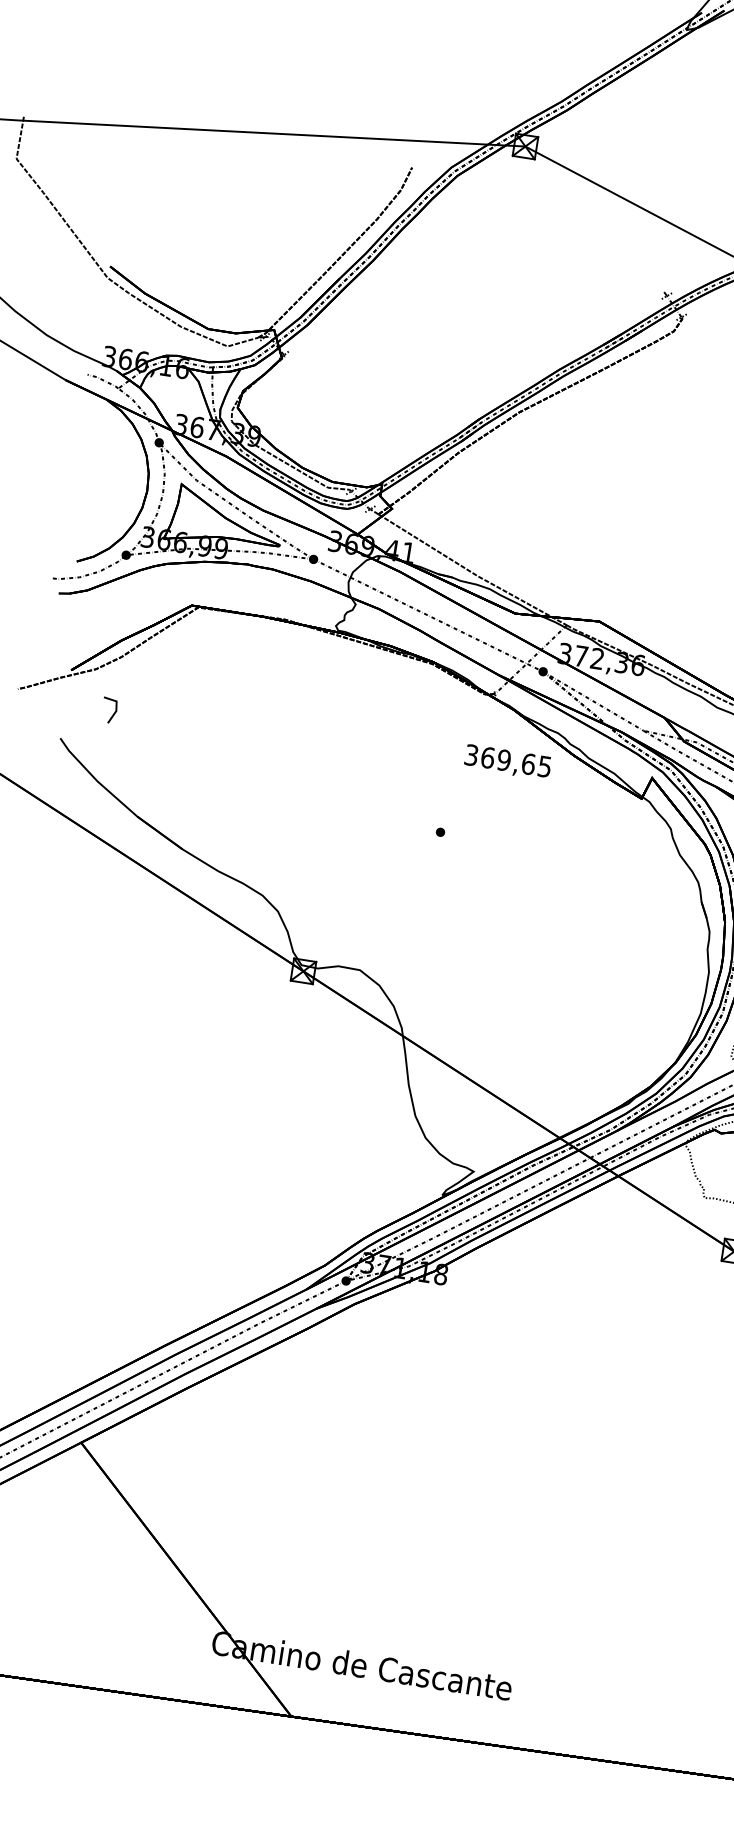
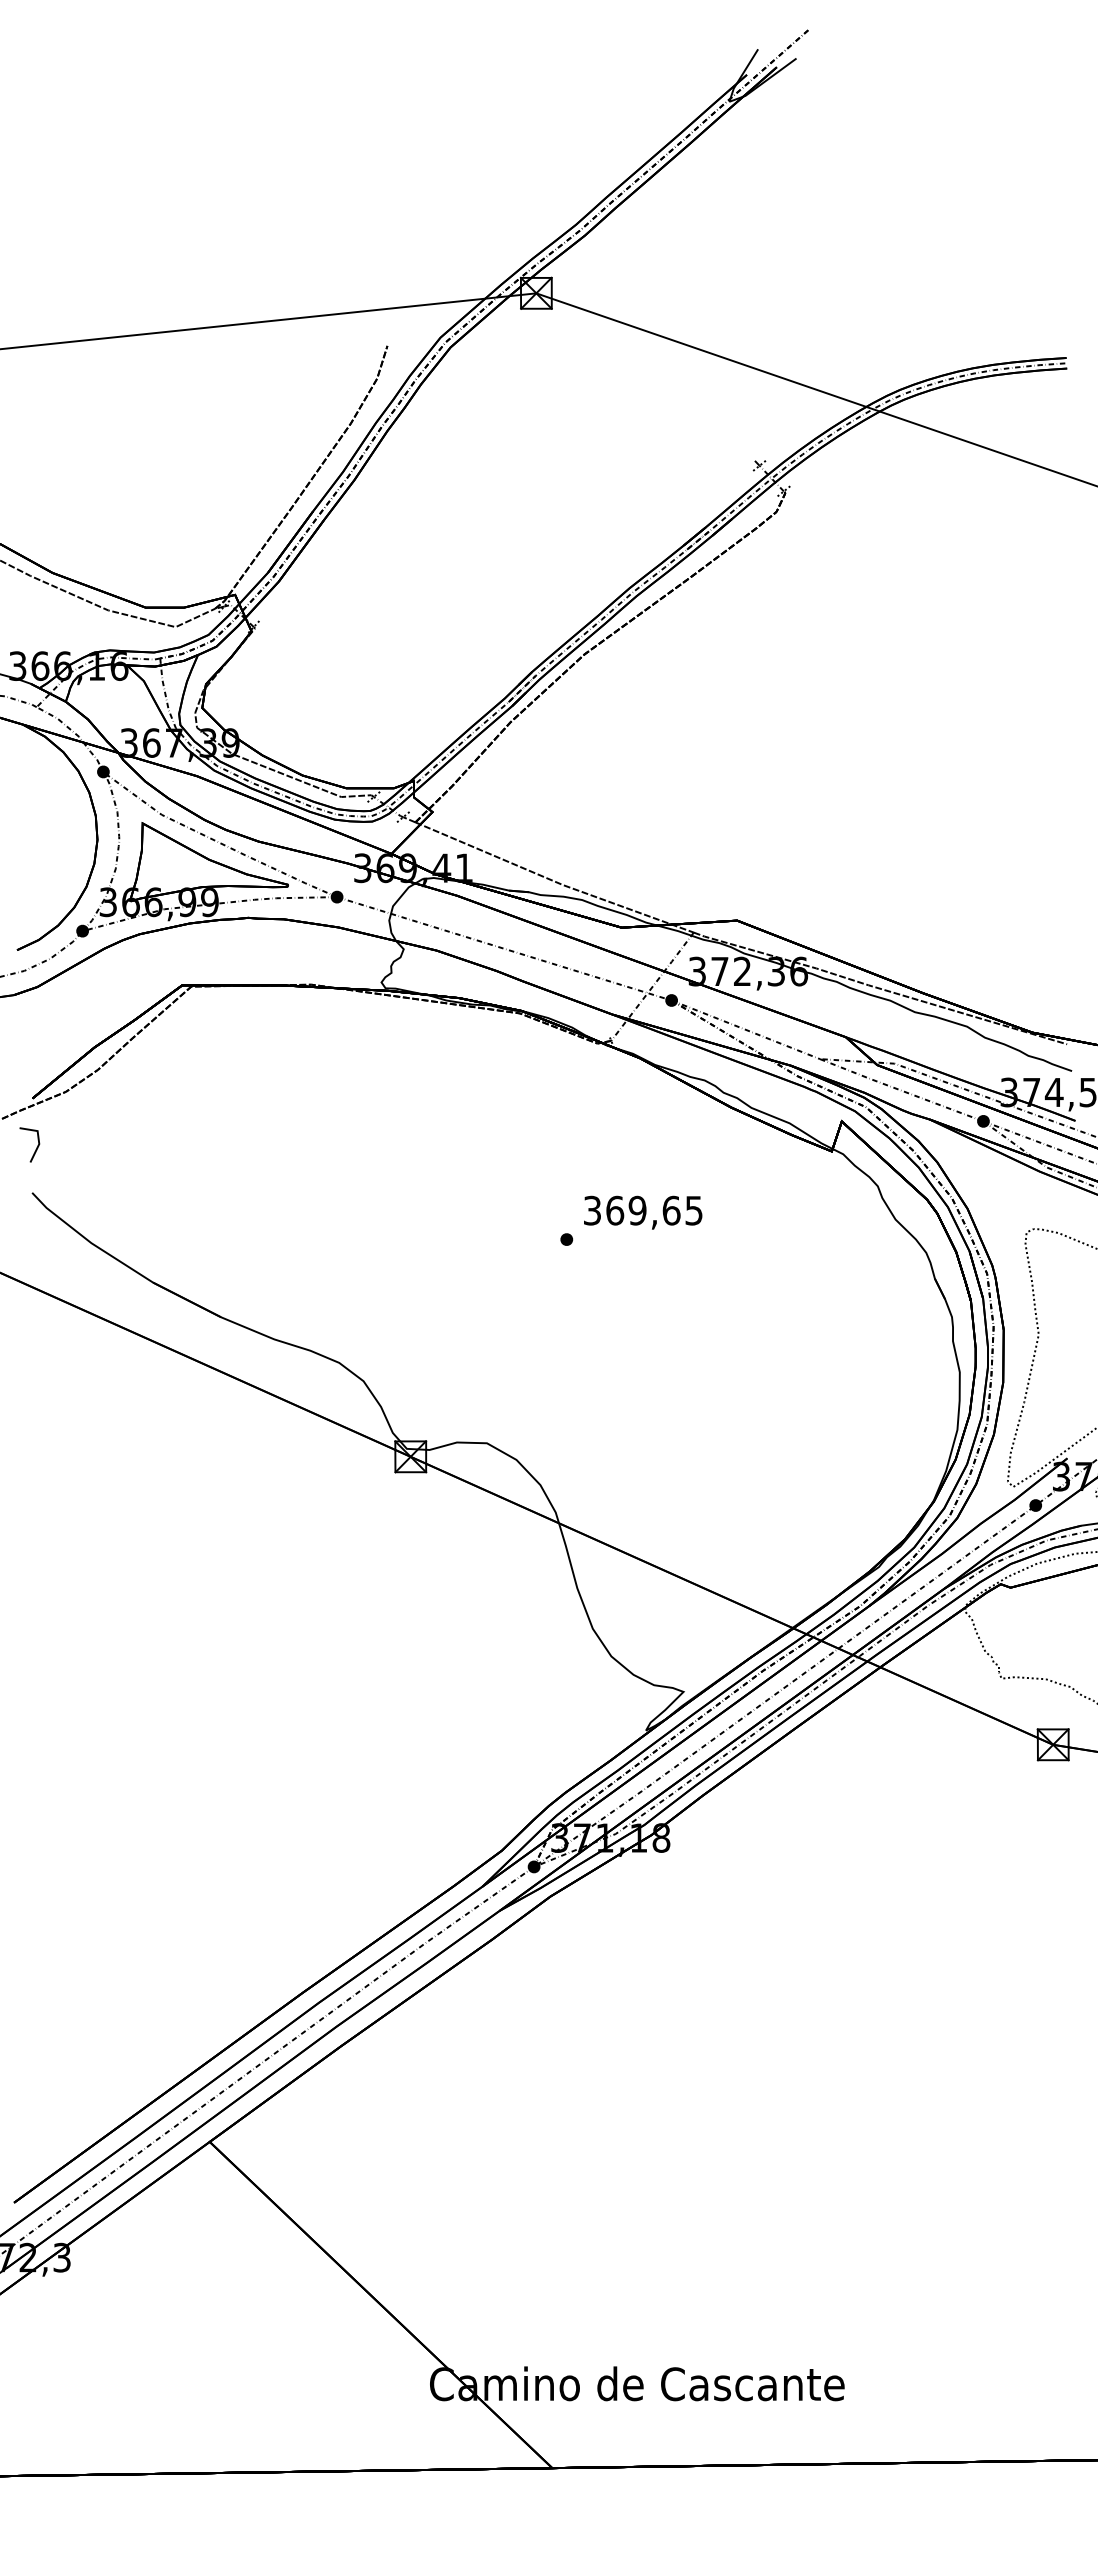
line: (113, 713) -> (36, 1147), moved
text: (508, 762) -> (643, 1212), moved

